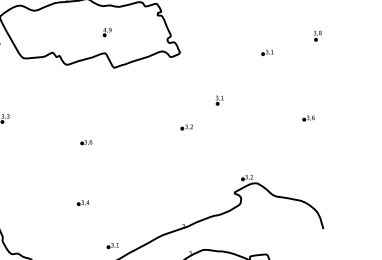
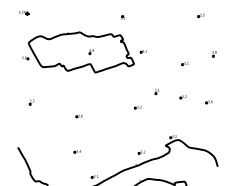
part: (194, 31) -> (142, 51), added
part: (263, 110) -> (182, 97), added
part: (192, 204) -> (141, 152), added

